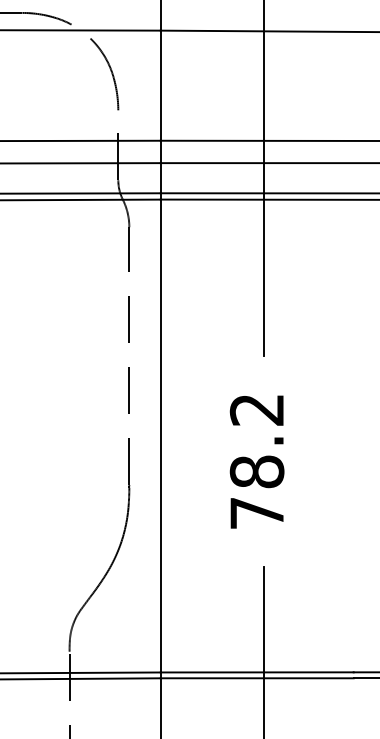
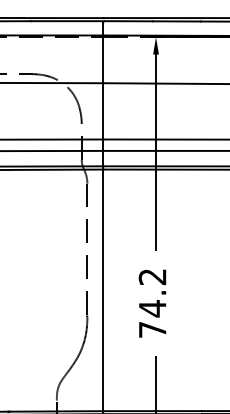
text: (256, 471) -> (152, 308), 78.2 -> 74.2

